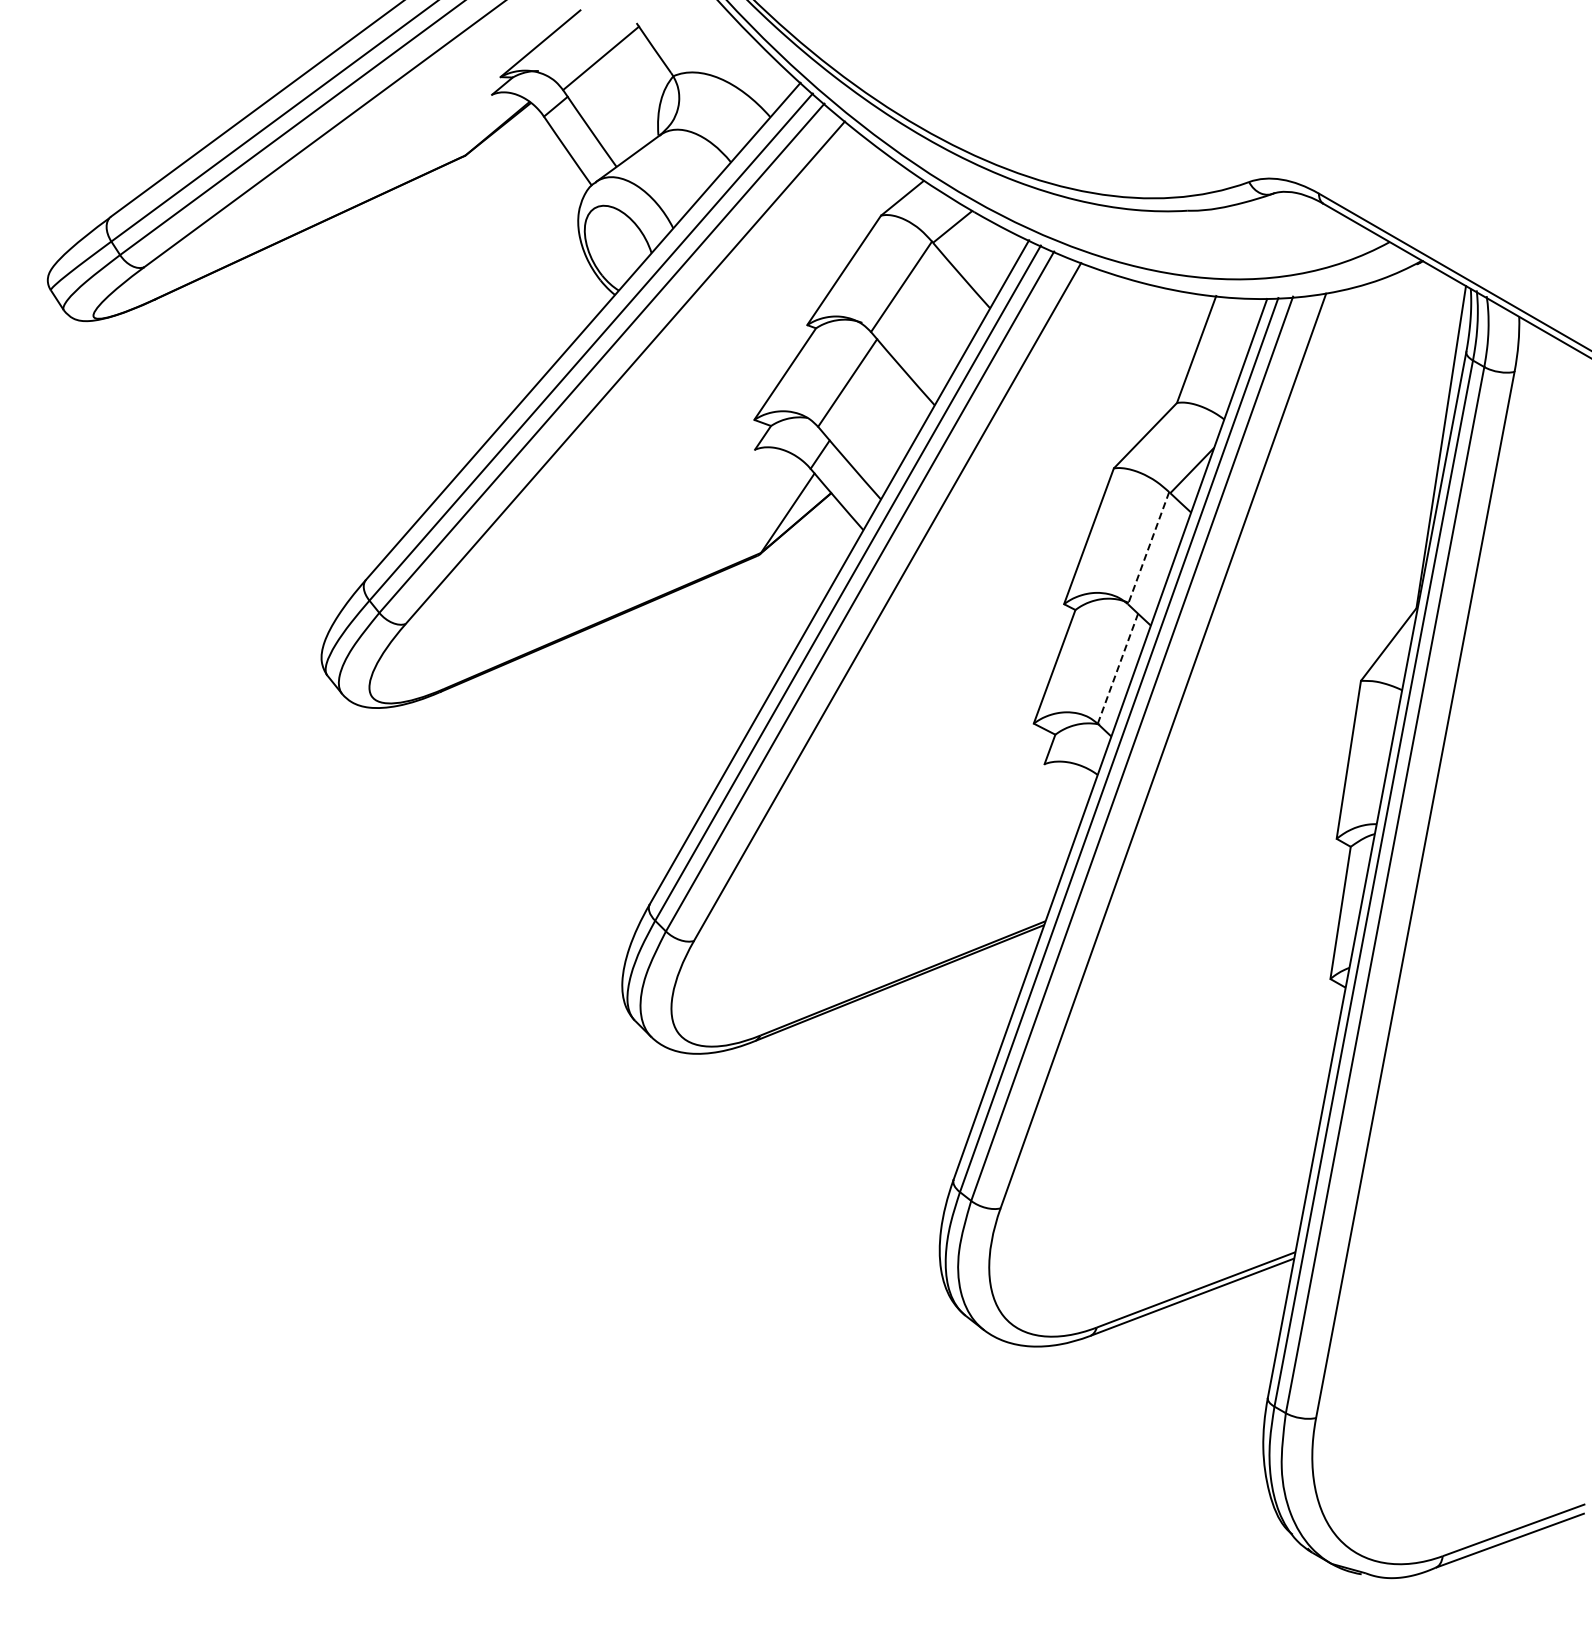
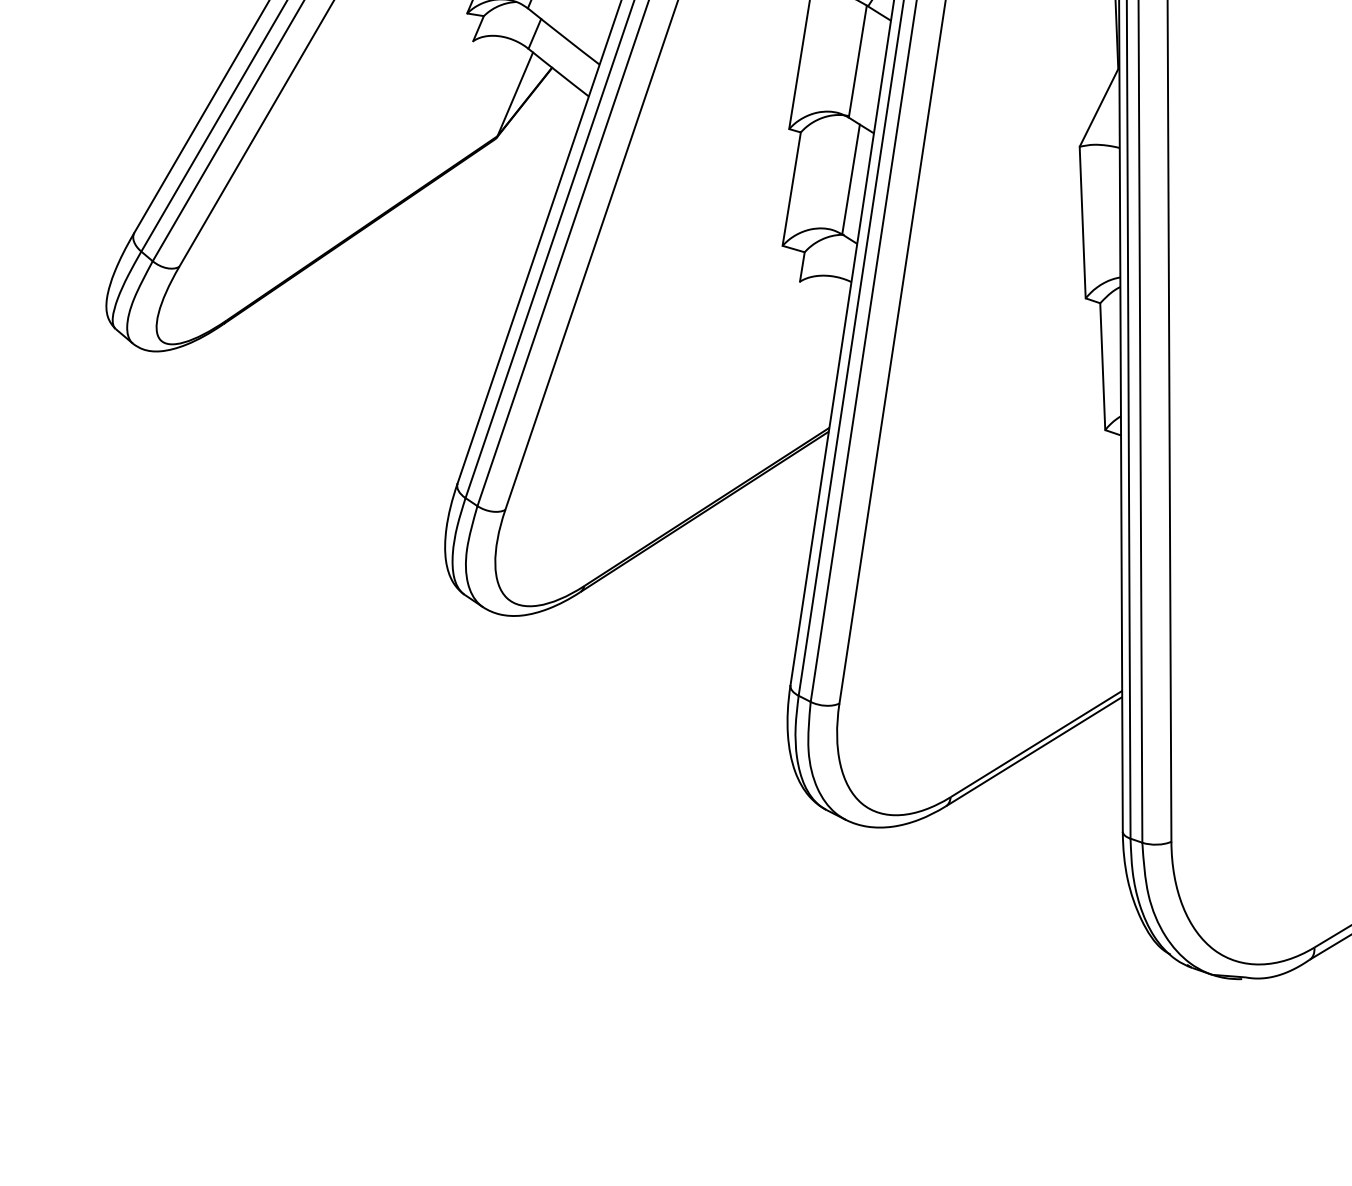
line: (1148, 548) -> (857, 61), dashed -> solid
line: (1117, 668) -> (850, 179), dashed -> solid

